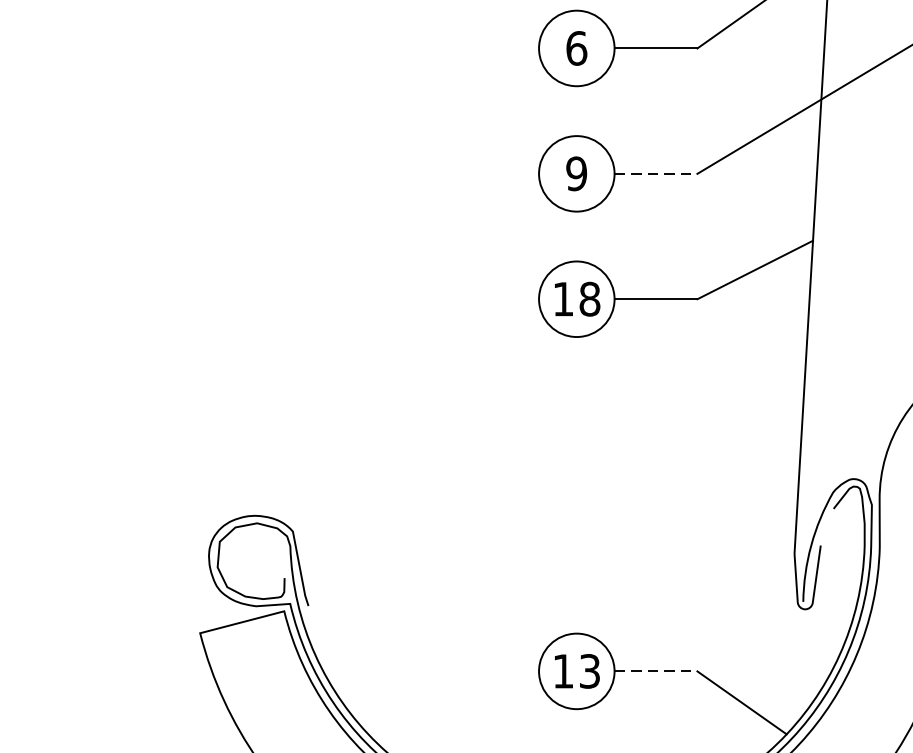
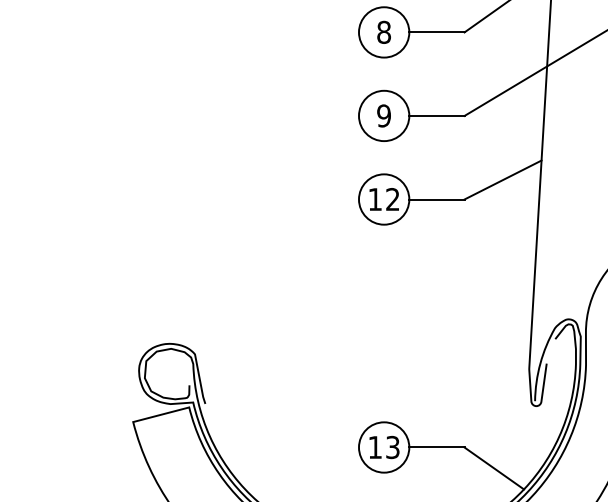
text: (577, 47) -> (384, 31), 6 -> 8
line: (655, 173) -> (436, 115), dashed -> solid
text: (589, 299) -> (392, 199), 18 -> 12
line: (655, 671) -> (436, 447), dashed -> solid

